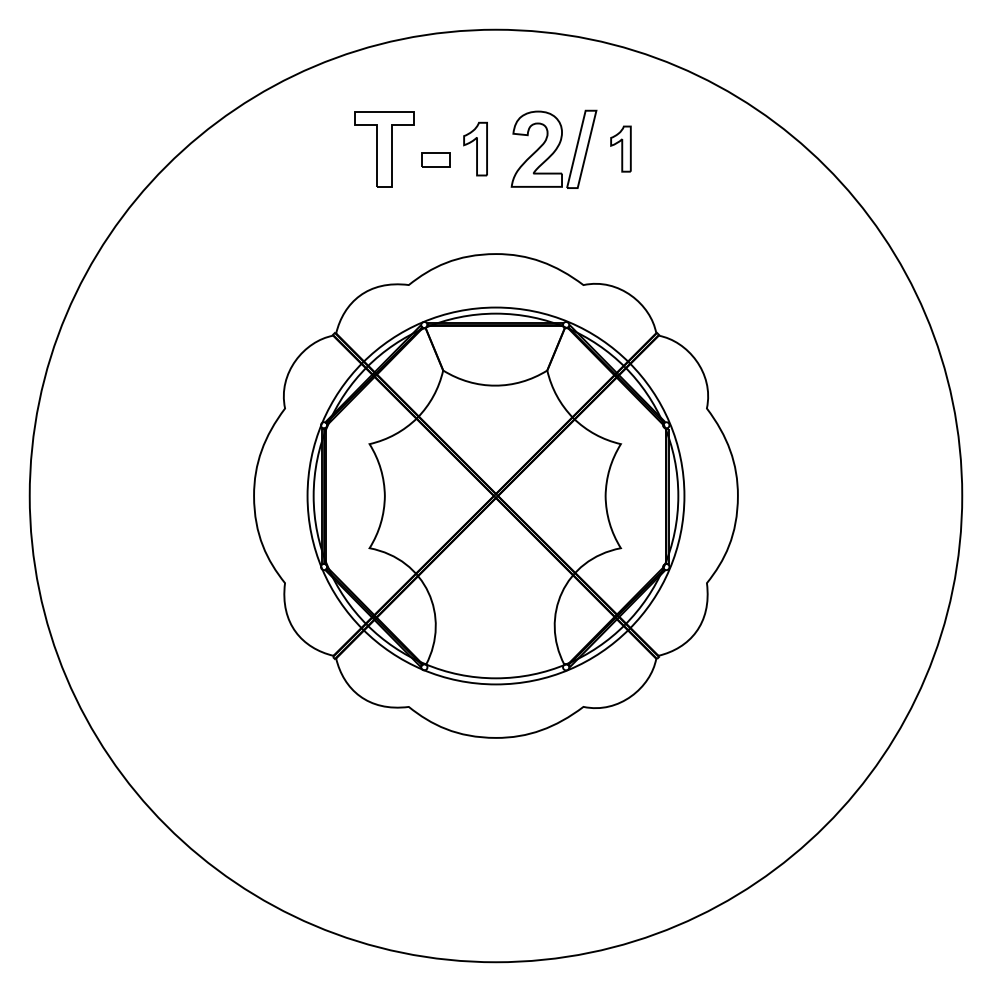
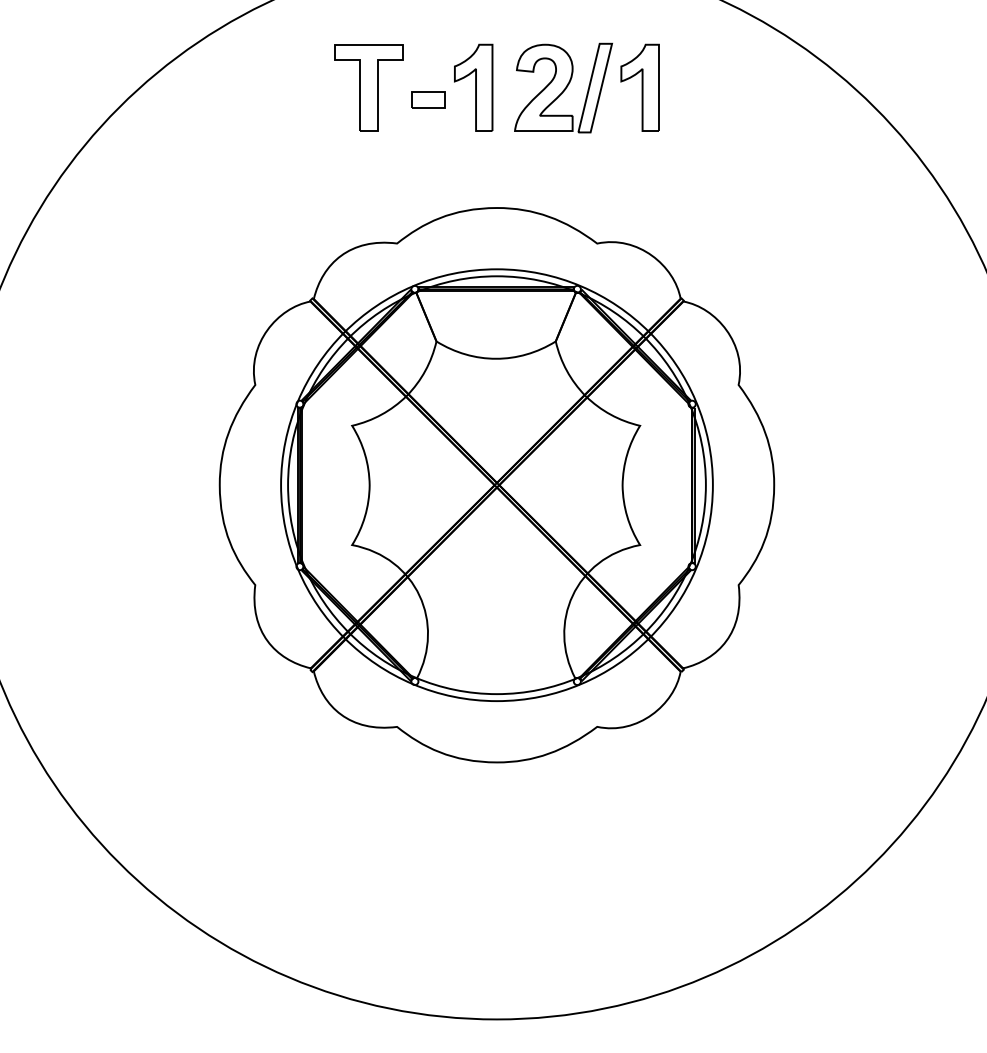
part: (475, 148) -> (473, 87), size x1.43
part: (620, 148) -> (639, 87), size x1.67

